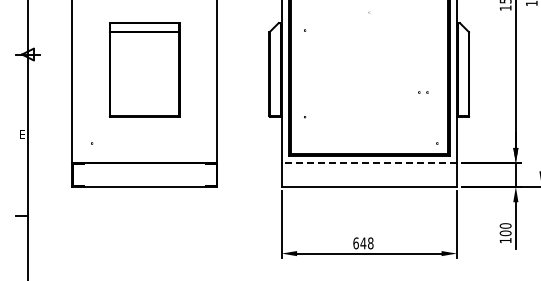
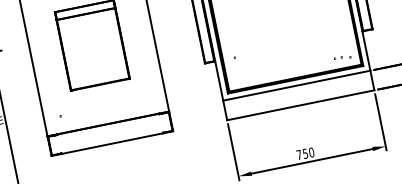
part: (423, 92) -> (338, 58), moved
line: (369, 163) -> (296, 85), dashed -> solid
text: (363, 243) -> (305, 153), 648 -> 750

